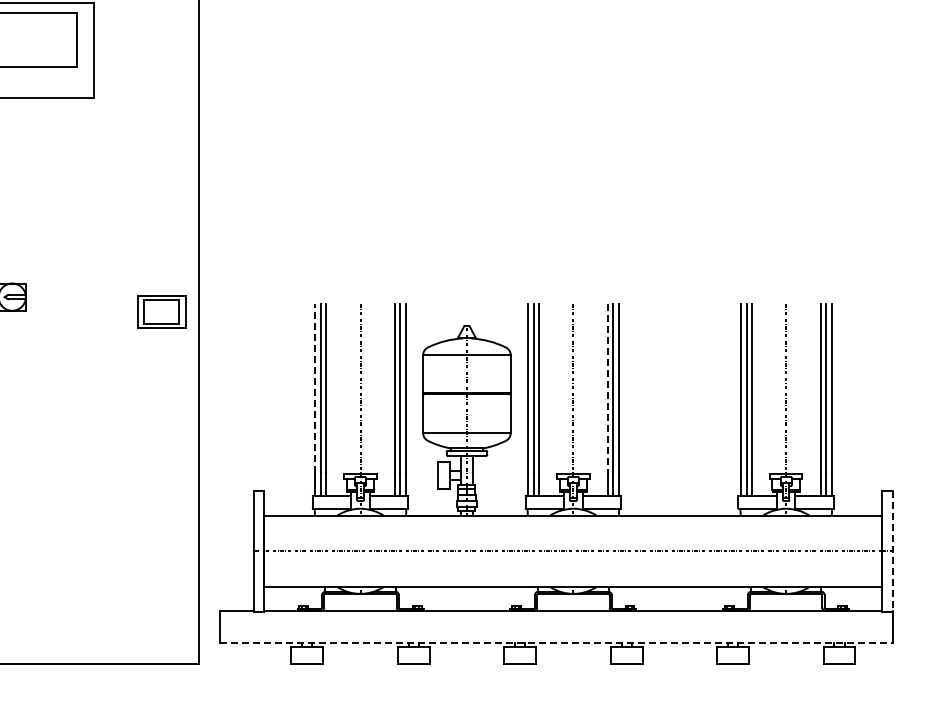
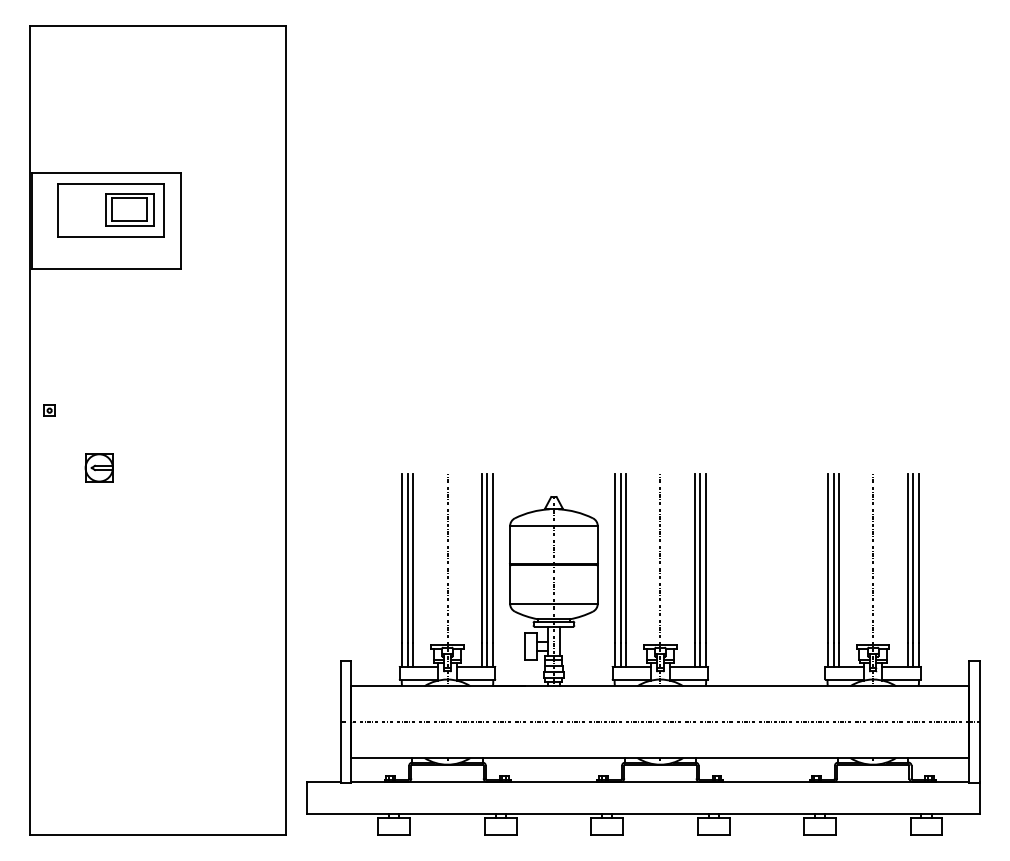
part: (161, 311) -> (129, 209), moved
line: (314, 387) -> (401, 558), dashed -> solid
line: (607, 387) -> (694, 558), dashed -> solid
line: (892, 551) -> (979, 722), dashed -> solid
line: (556, 642) -> (643, 813), dashed -> solid

